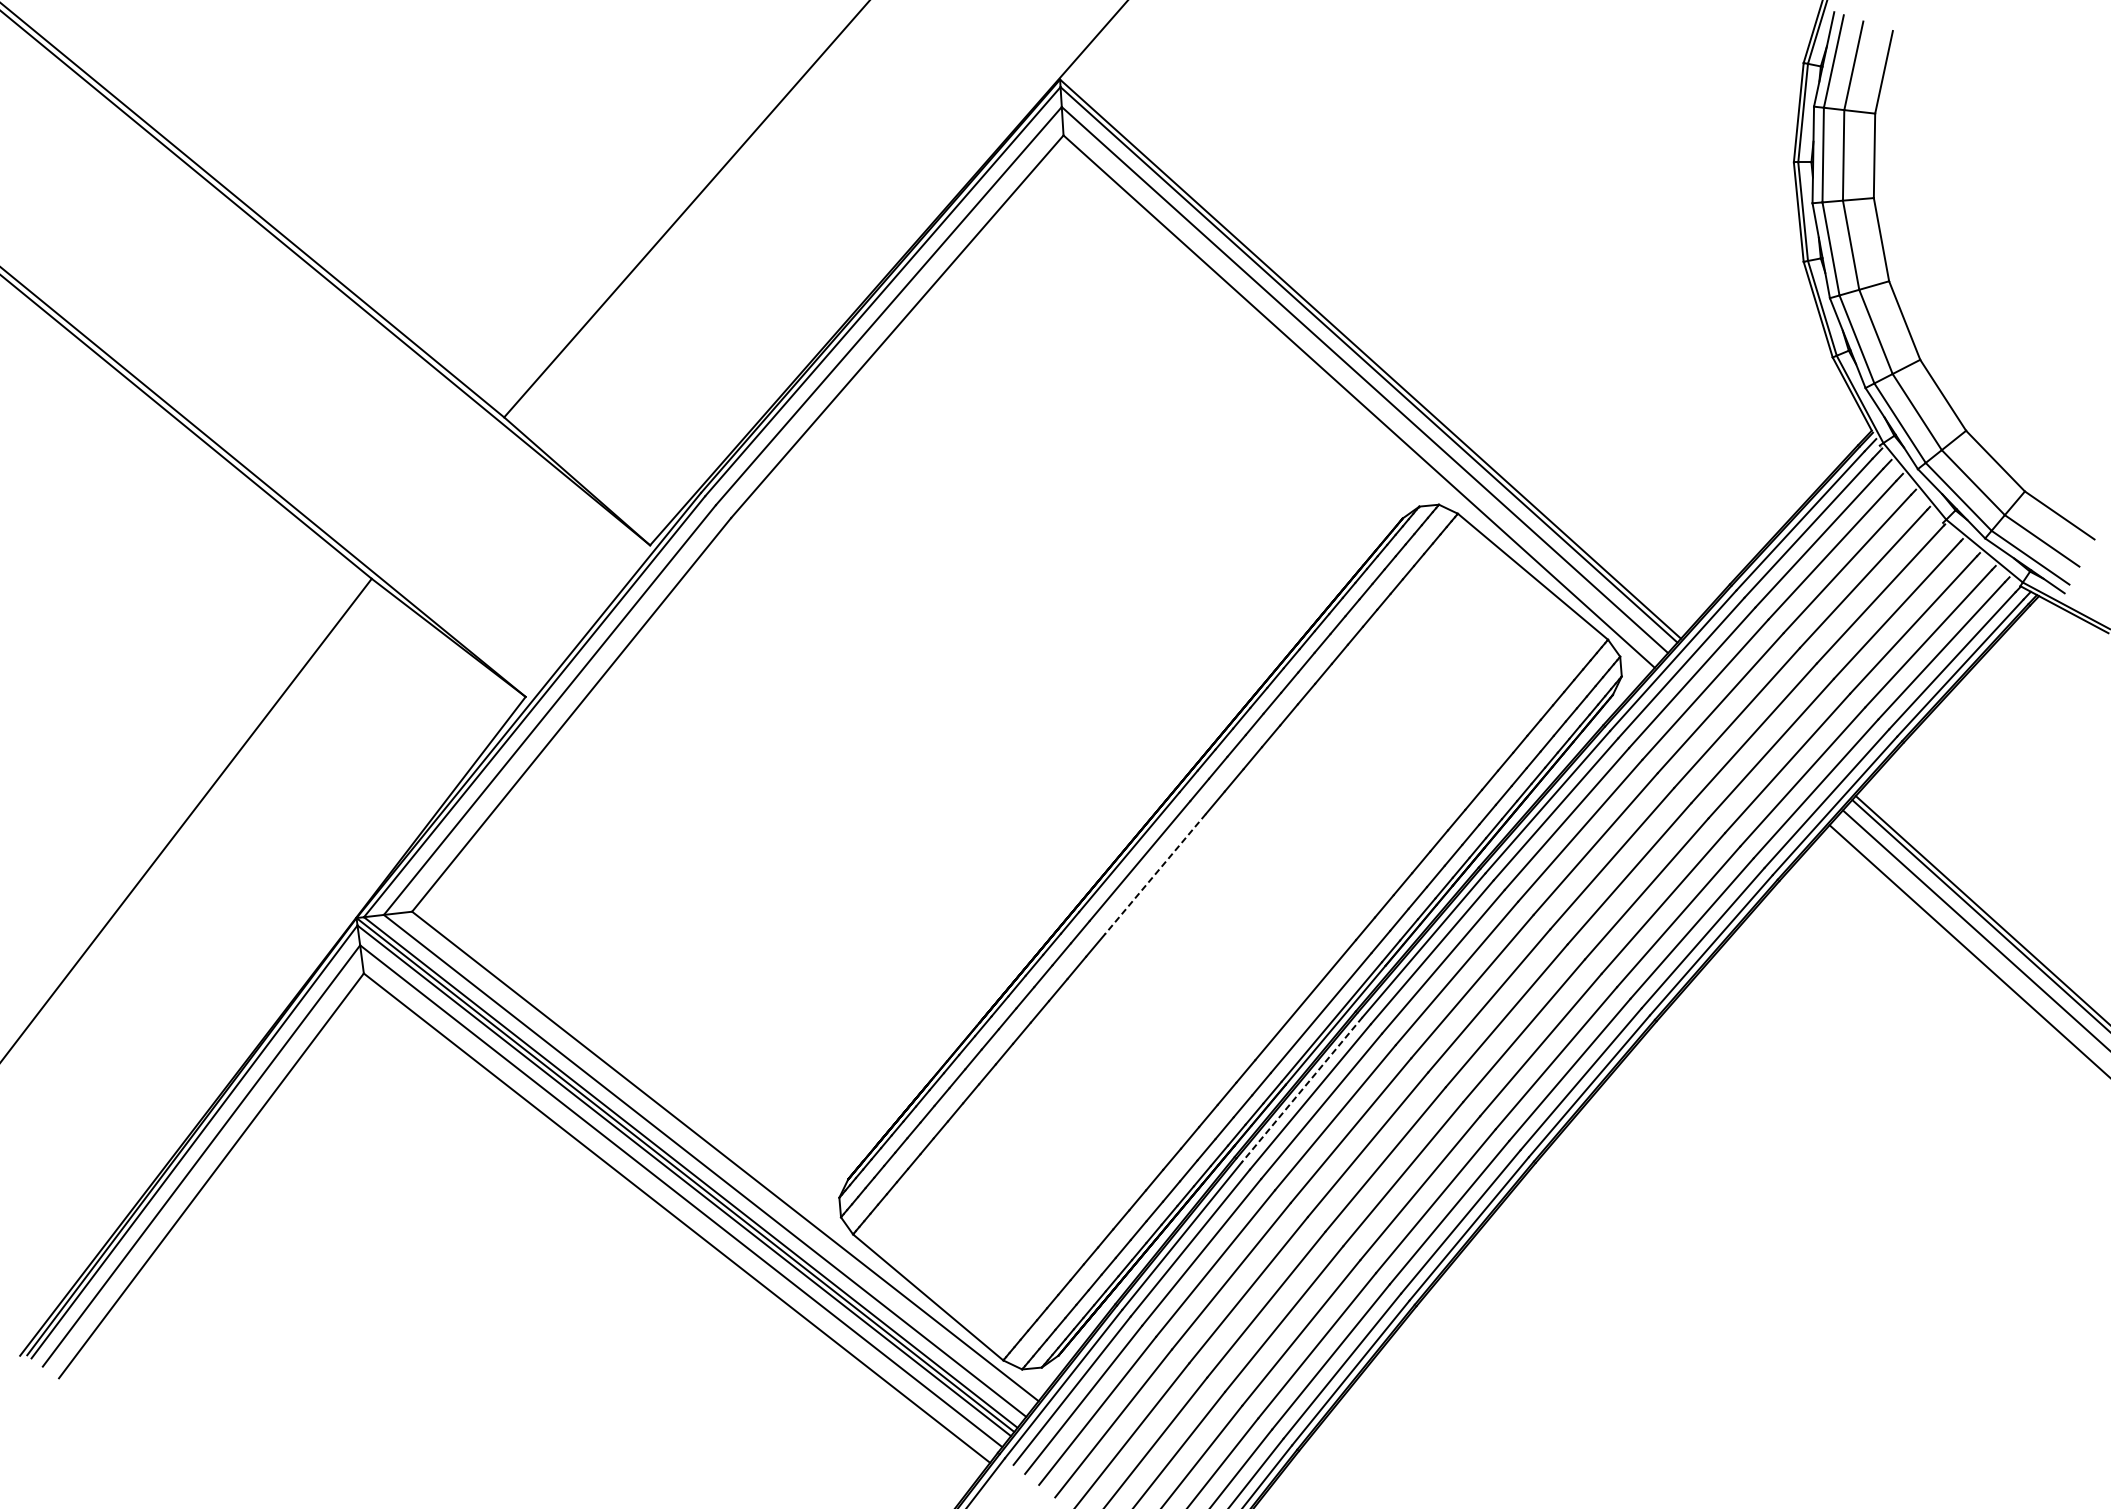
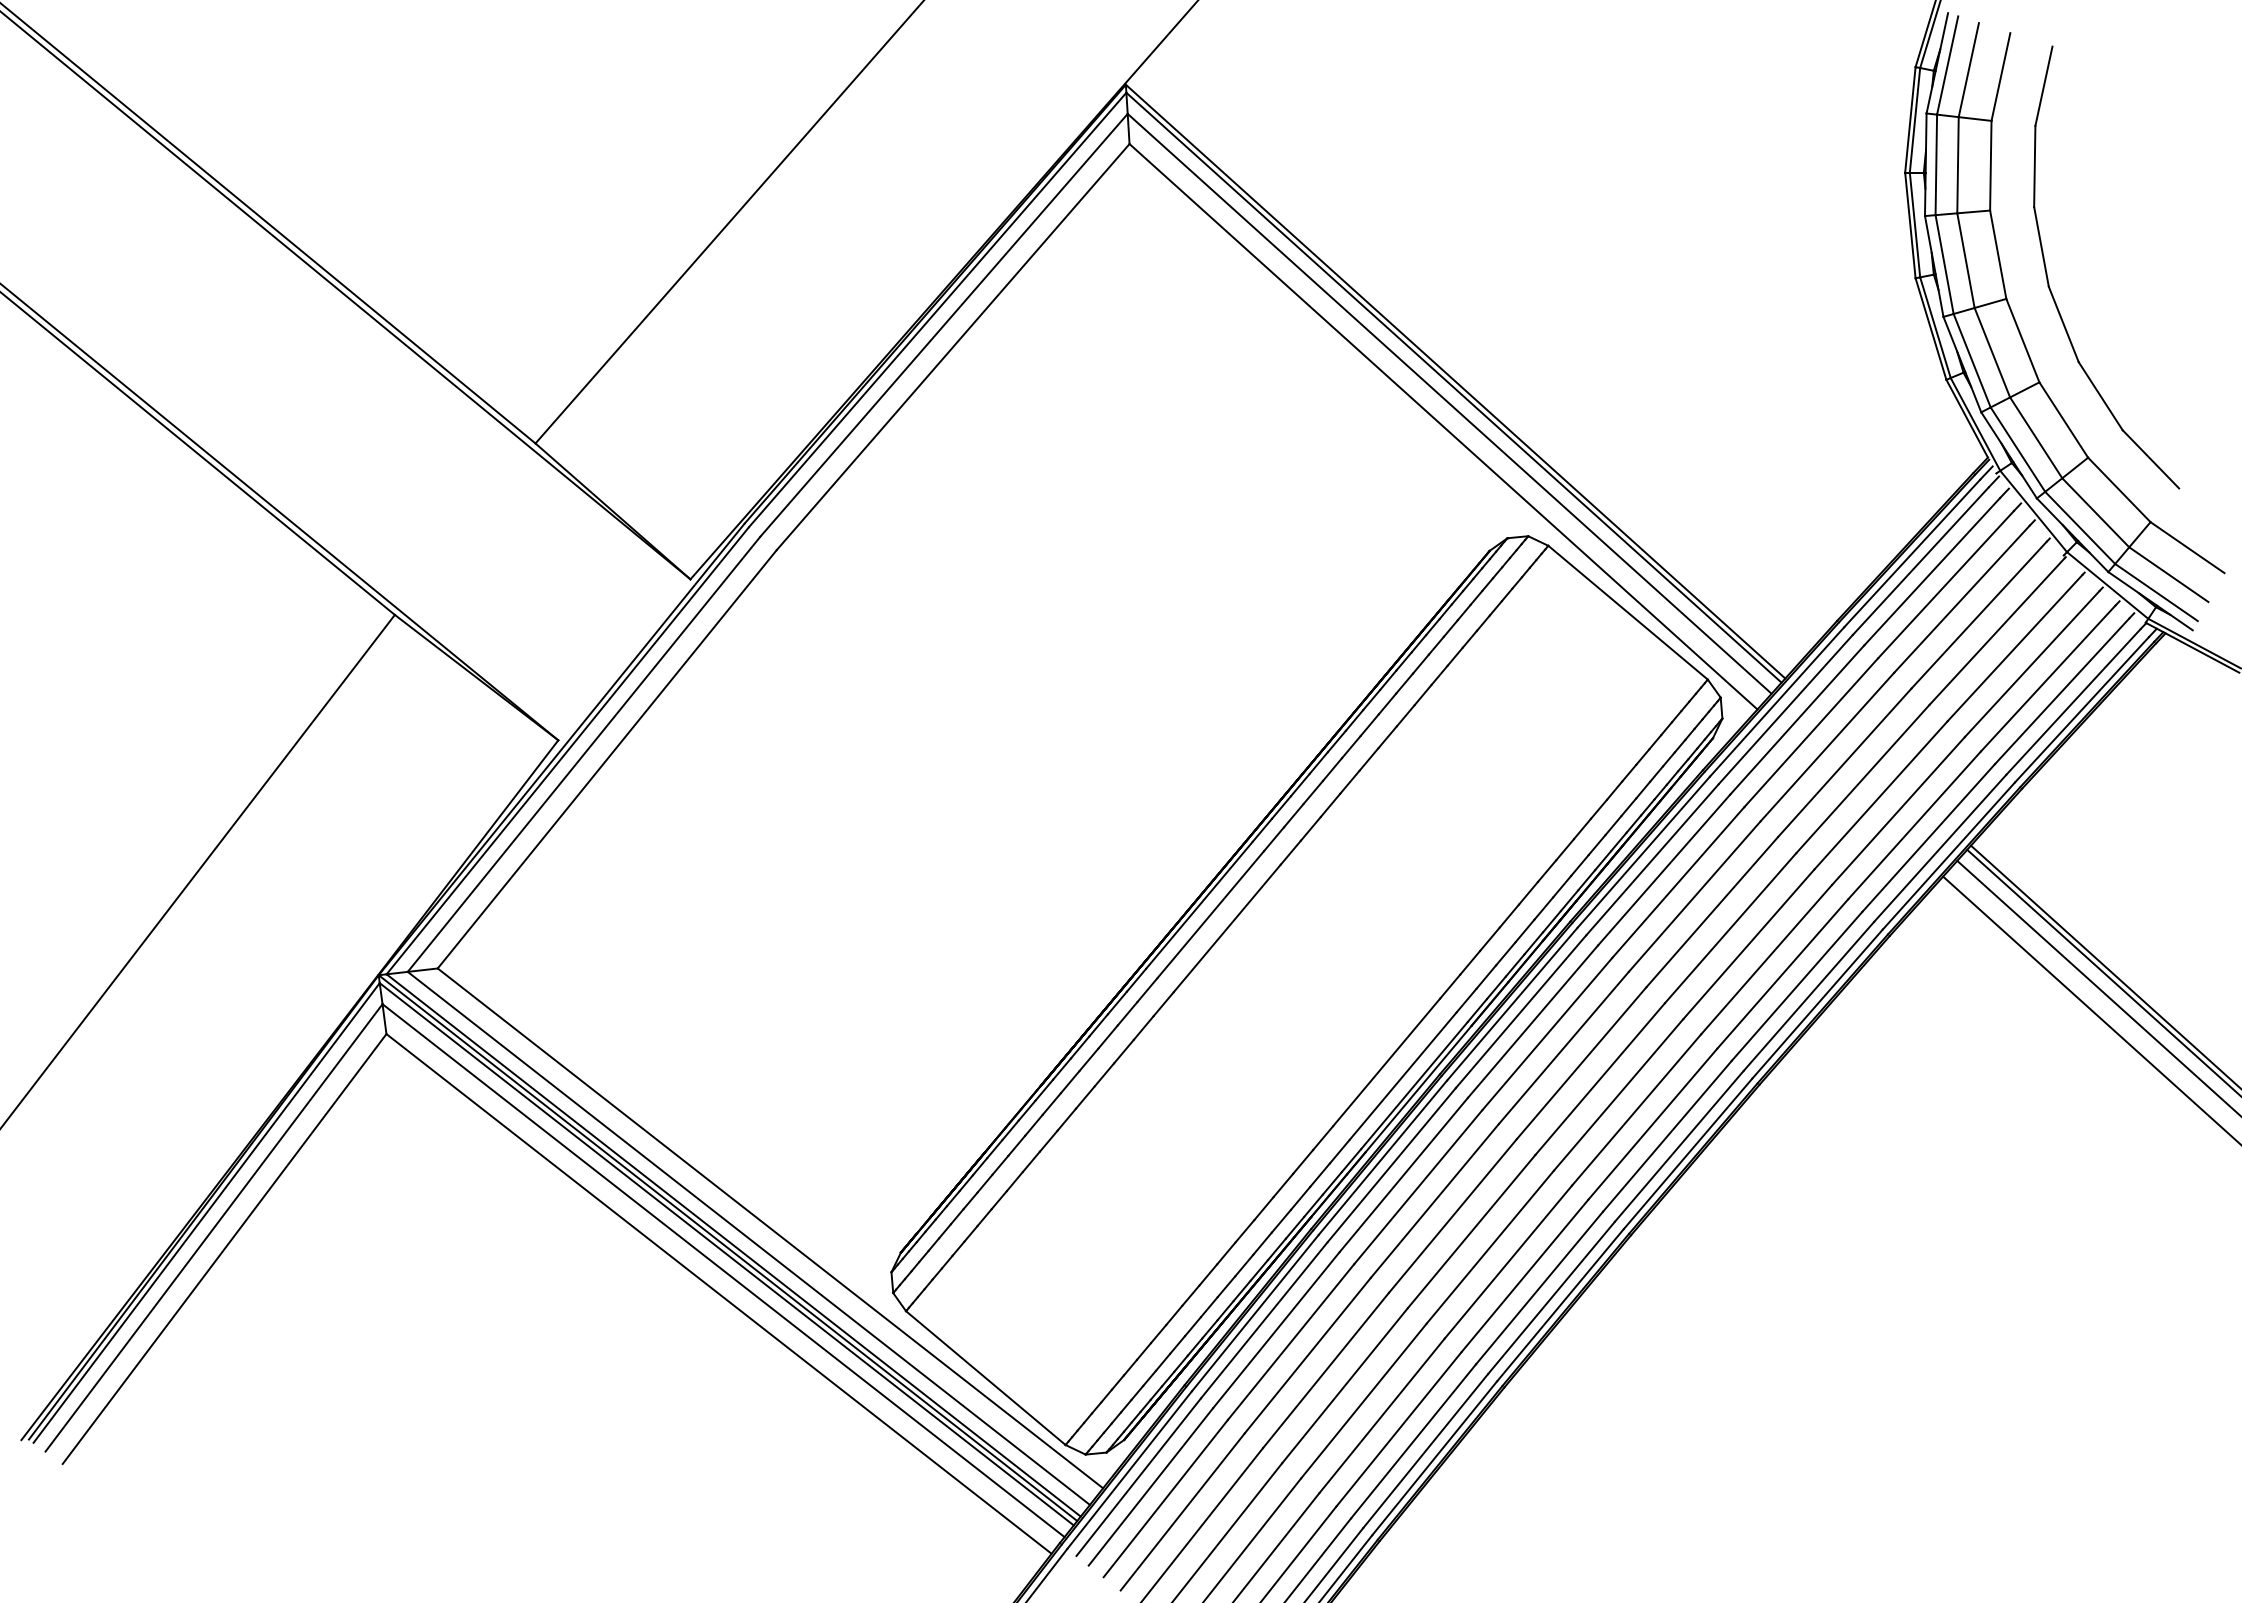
part: (1928, 262) -> (2048, 278), added
line: (1154, 874) -> (1226, 928), dashed -> solid
line: (1301, 1090) -> (1382, 1158), dashed -> solid

